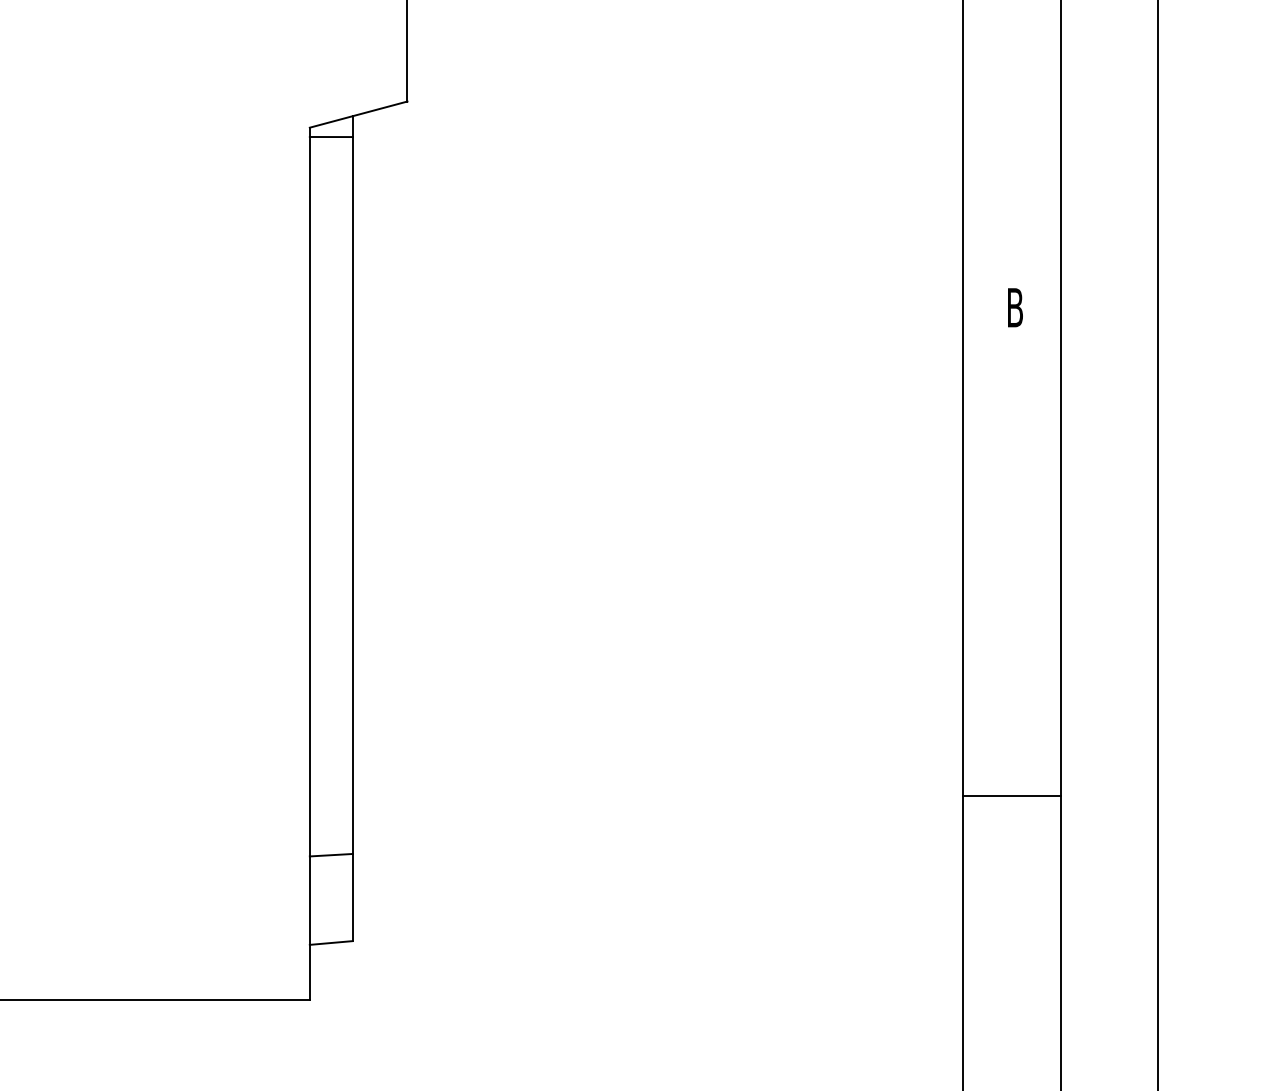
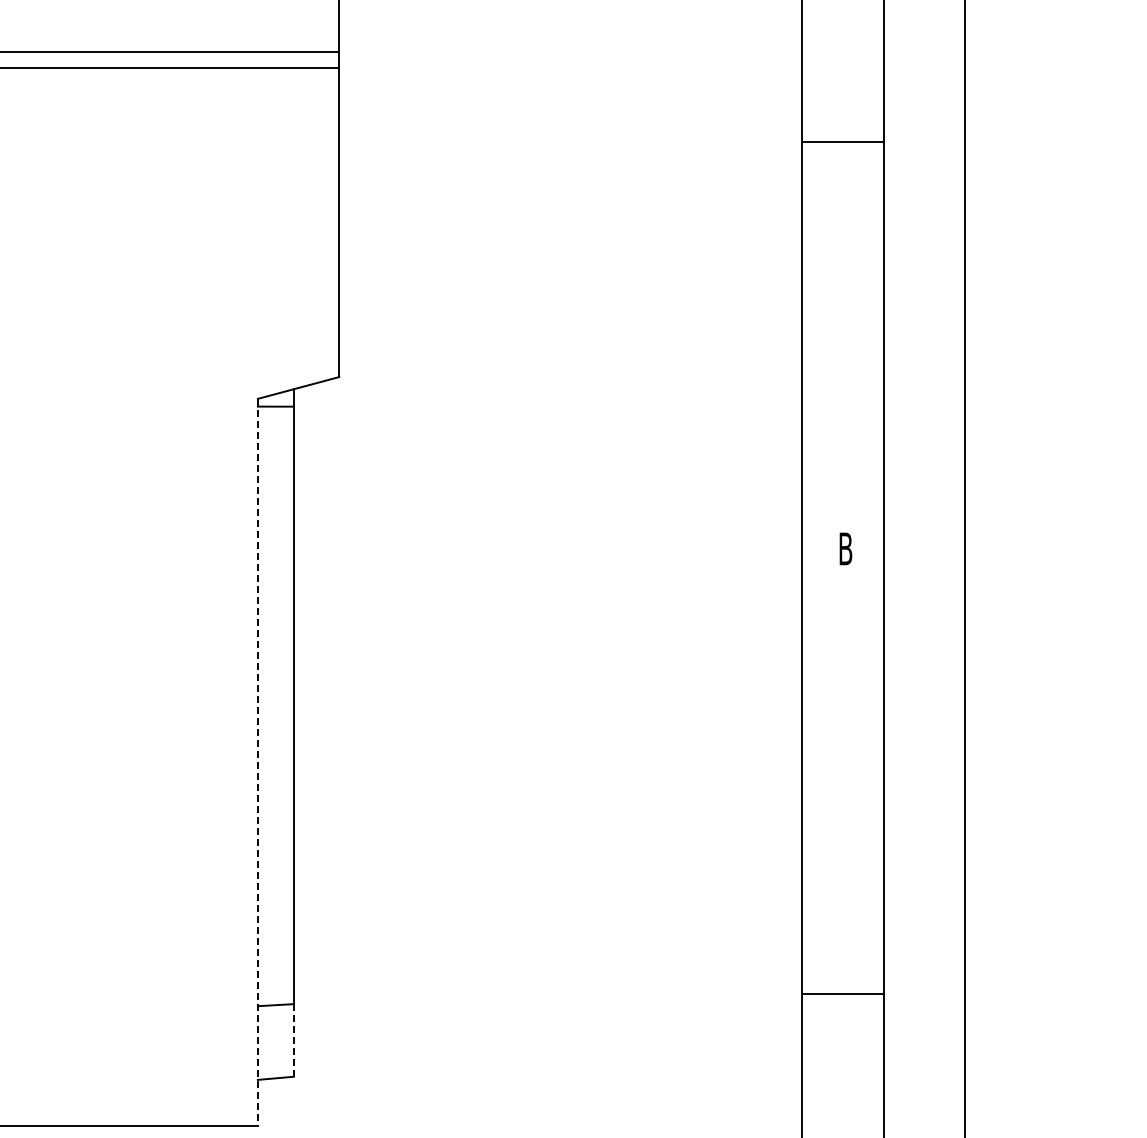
line: (309, 564) -> (257, 762), solid -> dashed
line: (1011, 795) -> (842, 993), moved
line: (352, 897) -> (293, 1040), solid -> dashed

